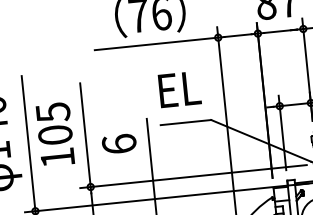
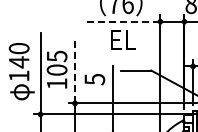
line: (155, 43) -> (122, 21), solid -> dashed
text: (179, 87) -> (123, 39), moved
line: (86, 134) -> (75, 71), solid -> dashed
text: (118, 144) -> (94, 79), 6 -> 5

